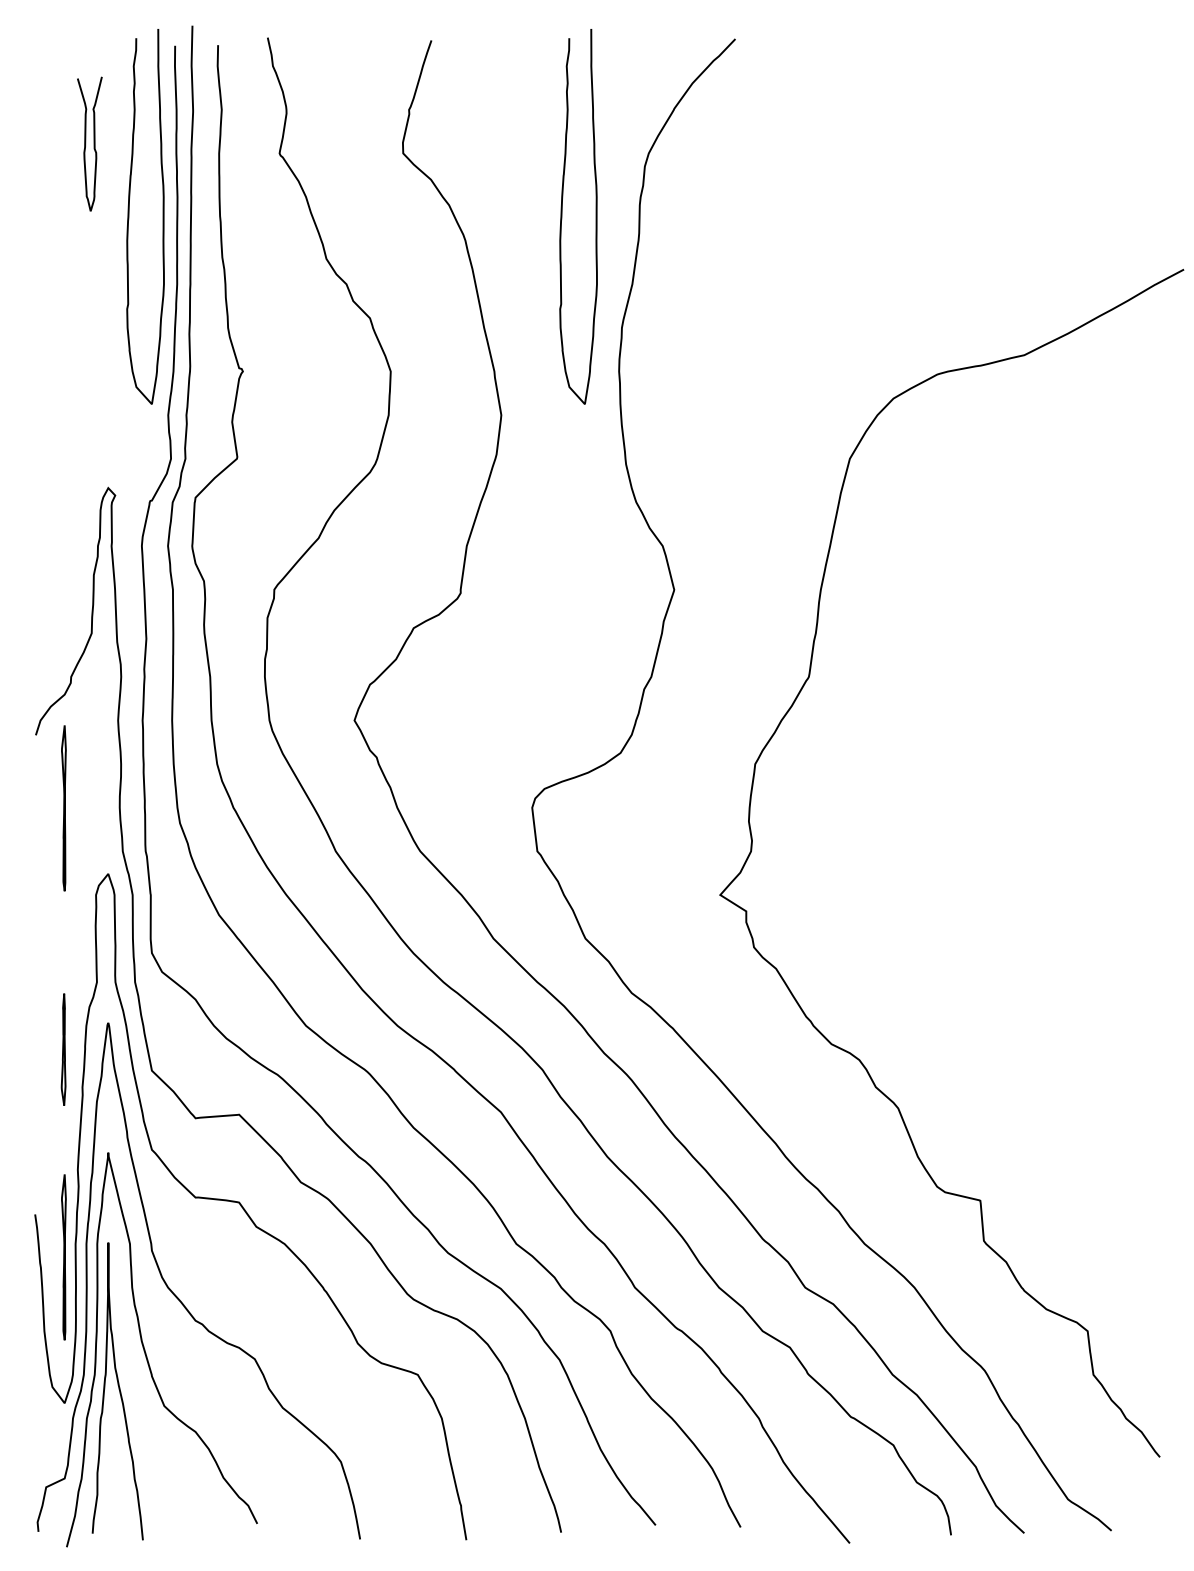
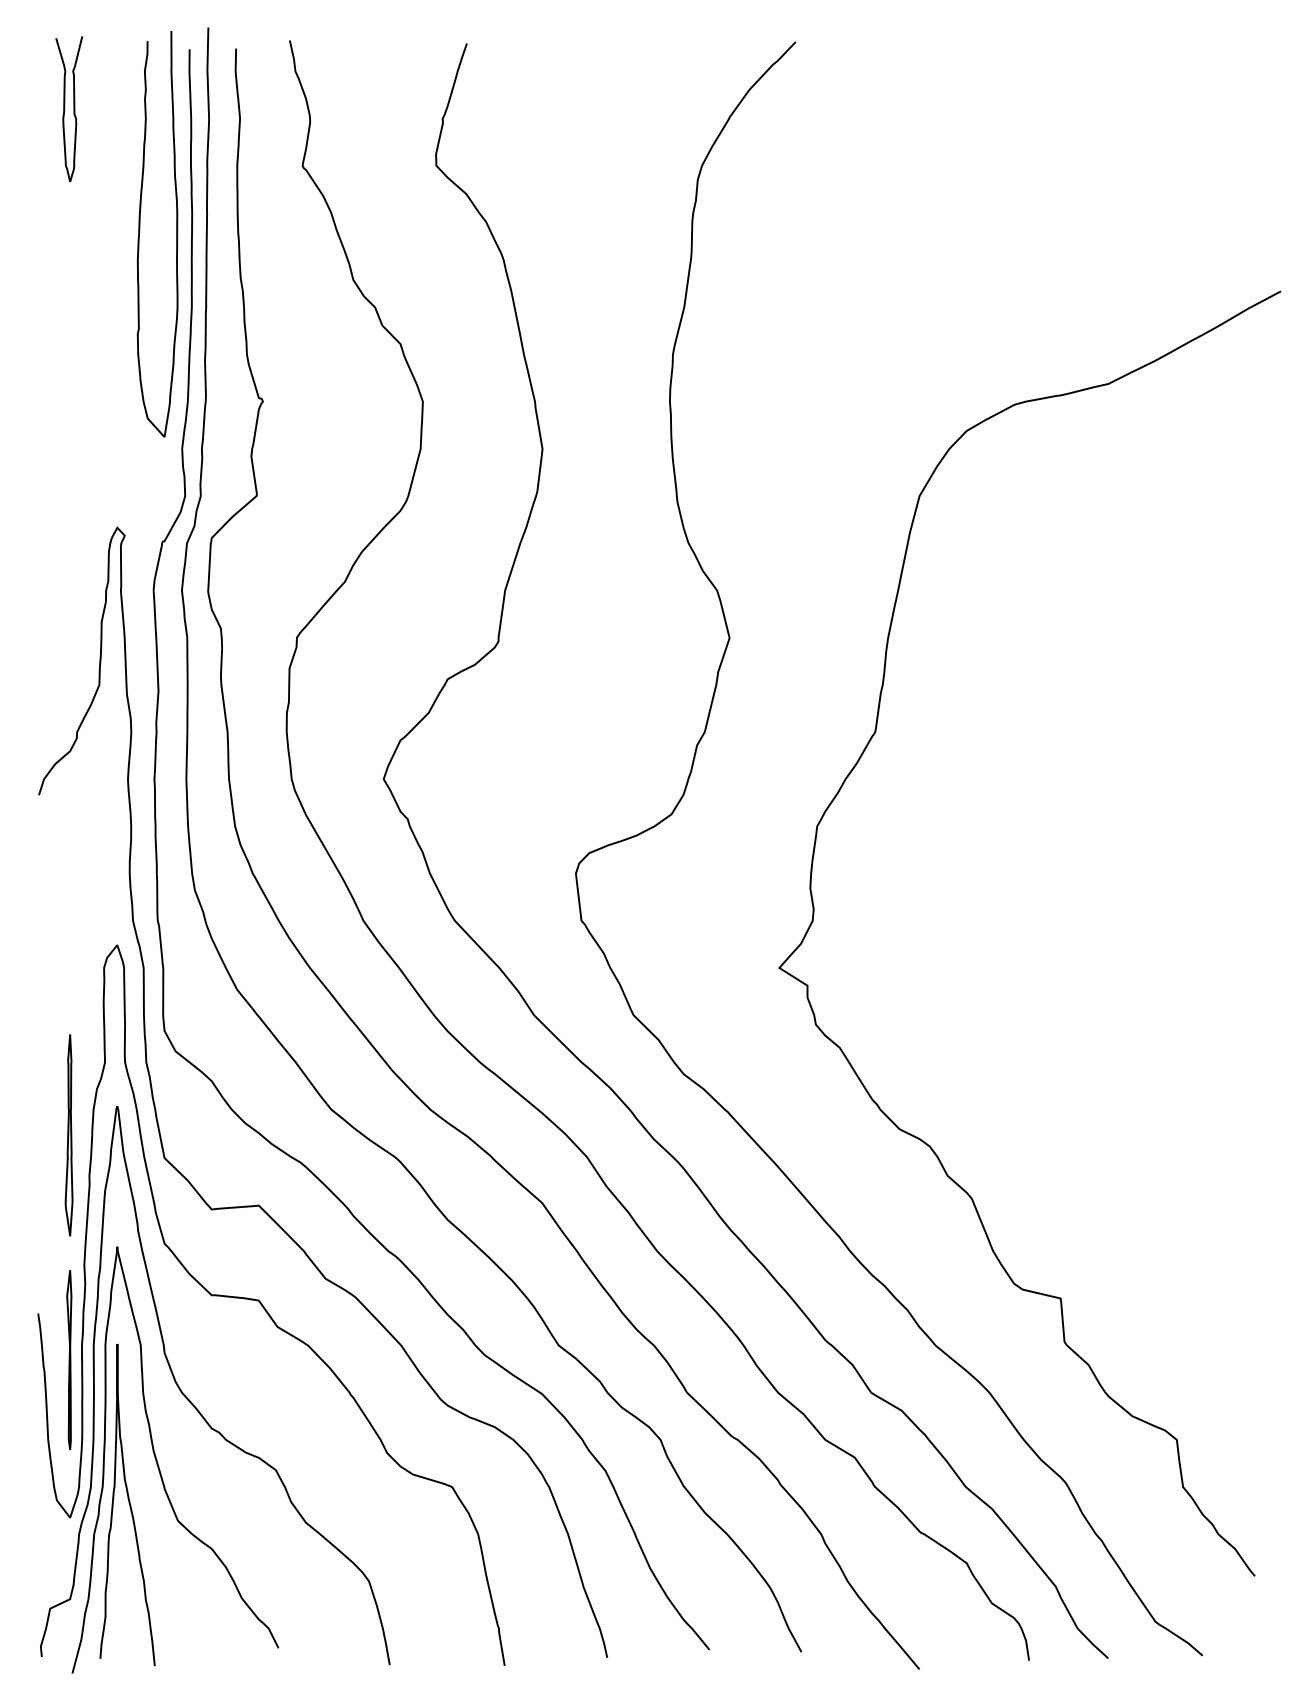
curve: (86, 143) -> (65, 108), moved
curve: (562, 216) -> (608, 233), removed
part: (63, 808) -> (68, 874), removed
part: (63, 1049) -> (68, 1135), size x1.67

